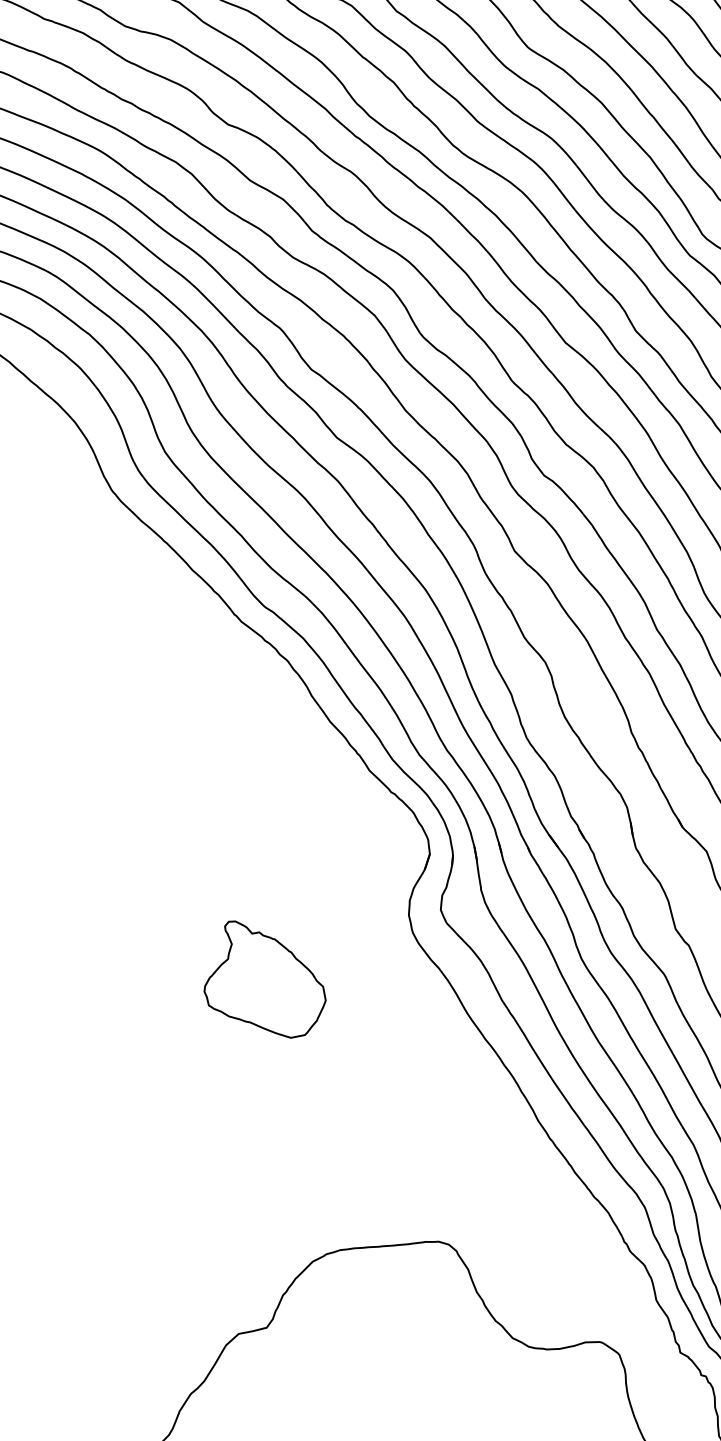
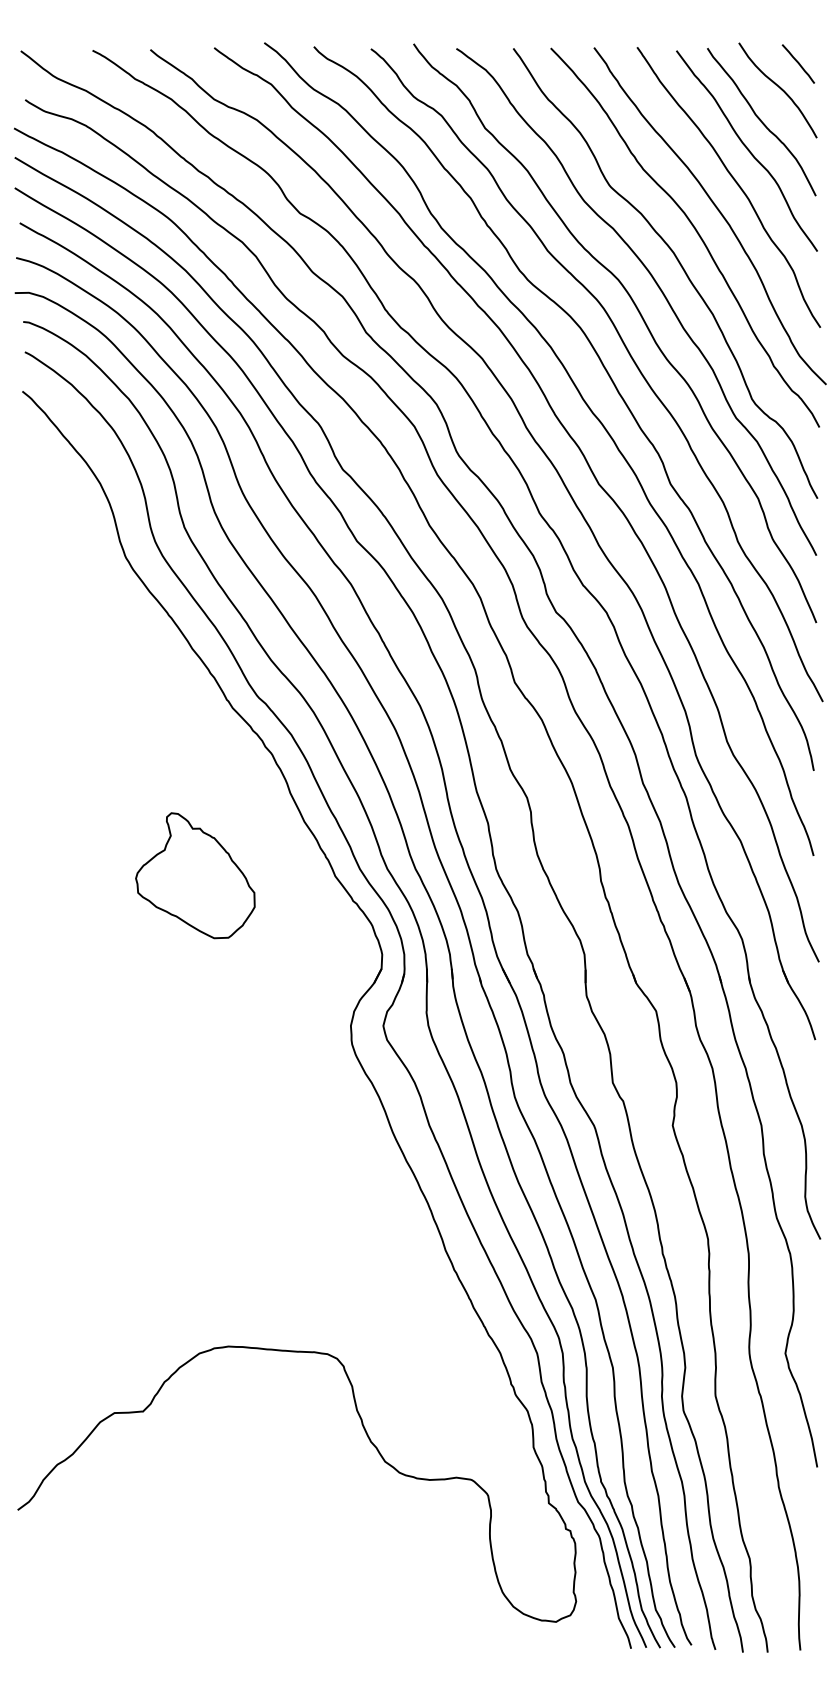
part: (262, 979) -> (195, 875), moved

